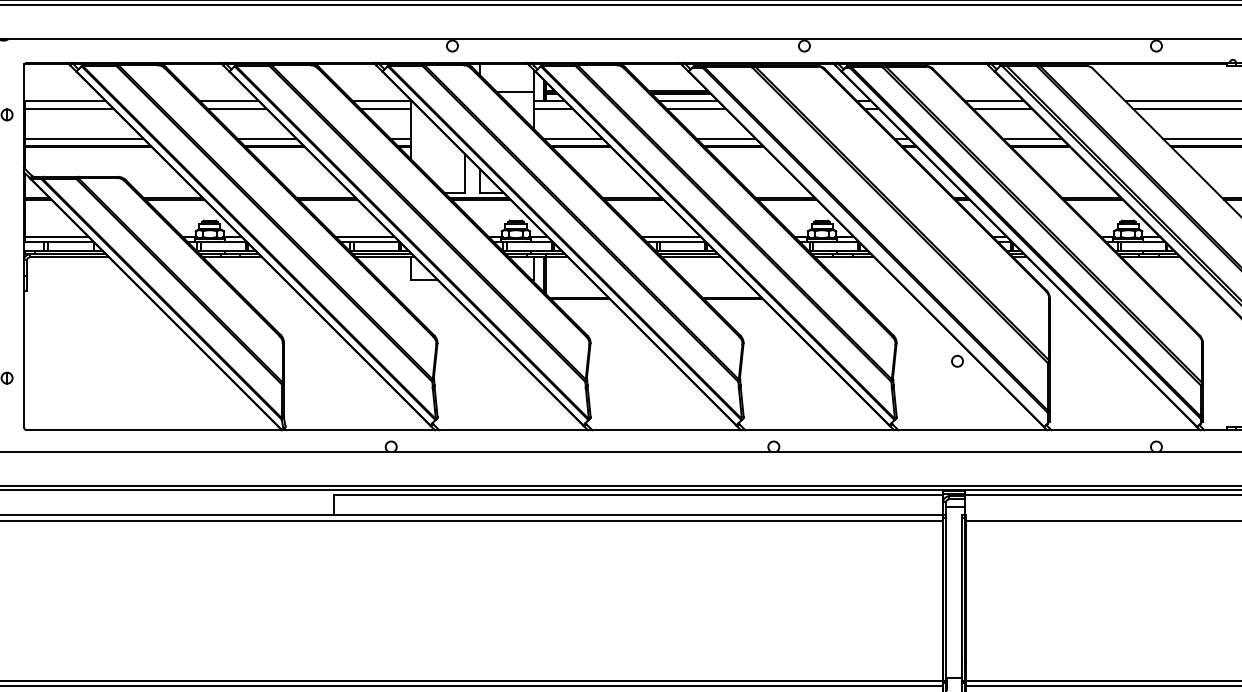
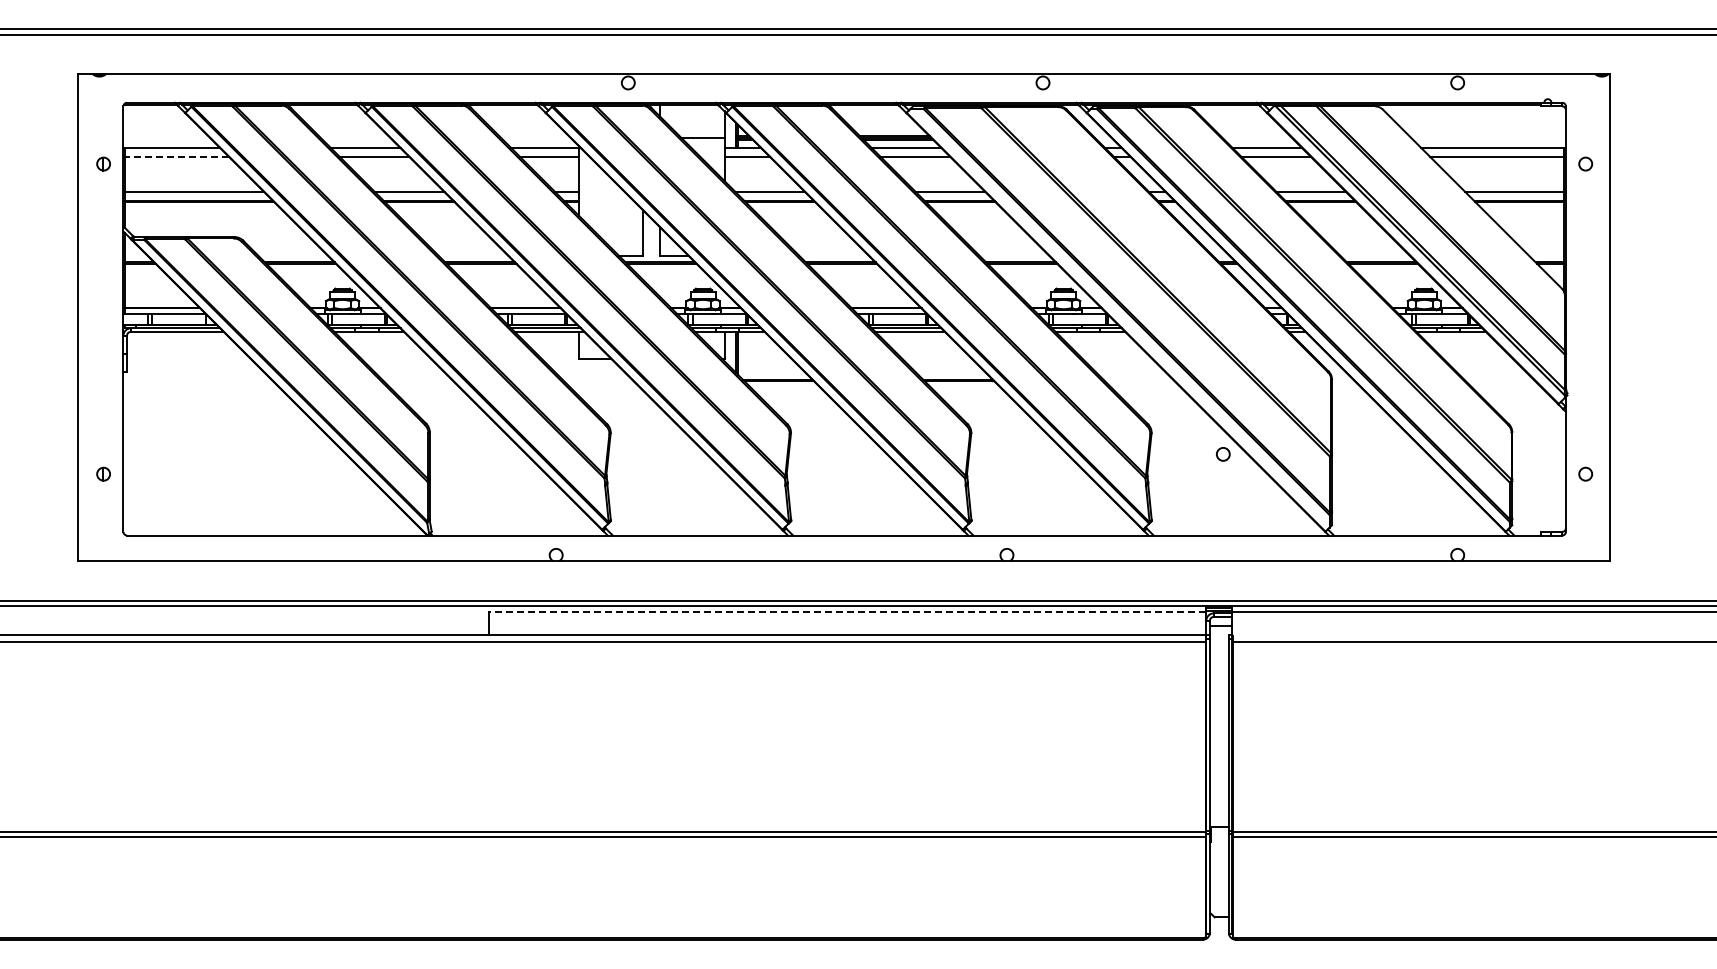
line: (69, 108) -> (177, 156), solid -> dashed
line: (638, 494) -> (847, 611), solid -> dashed

